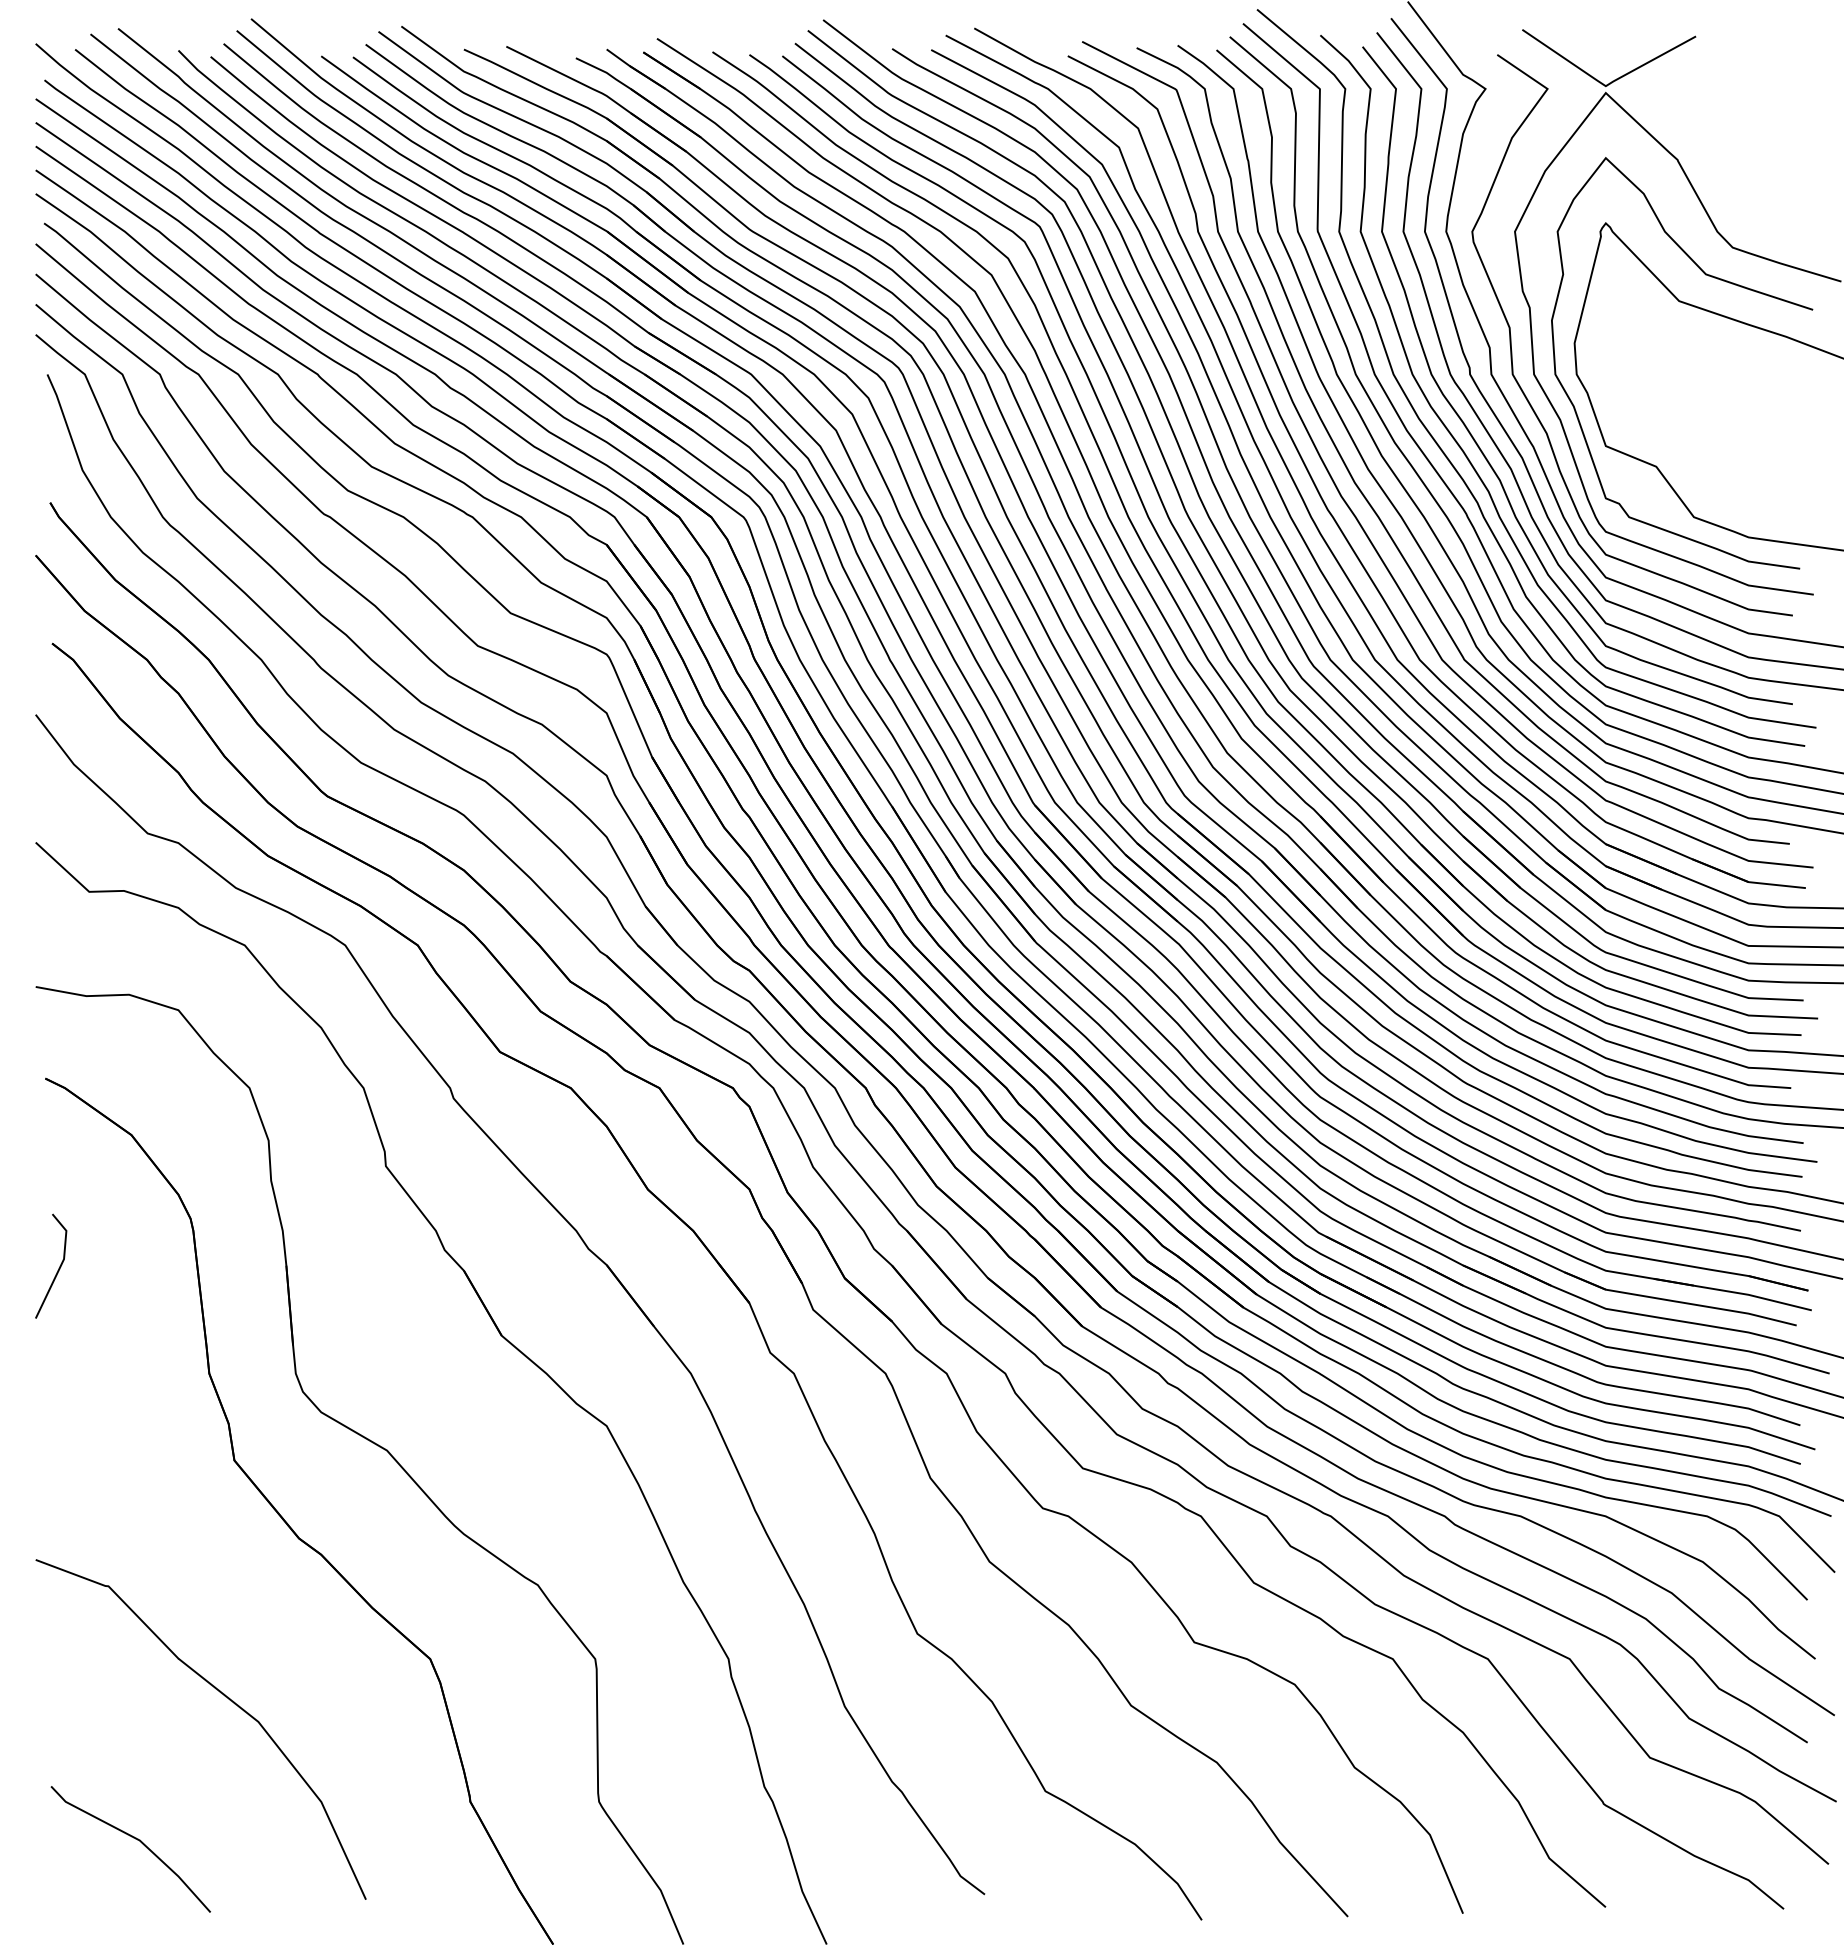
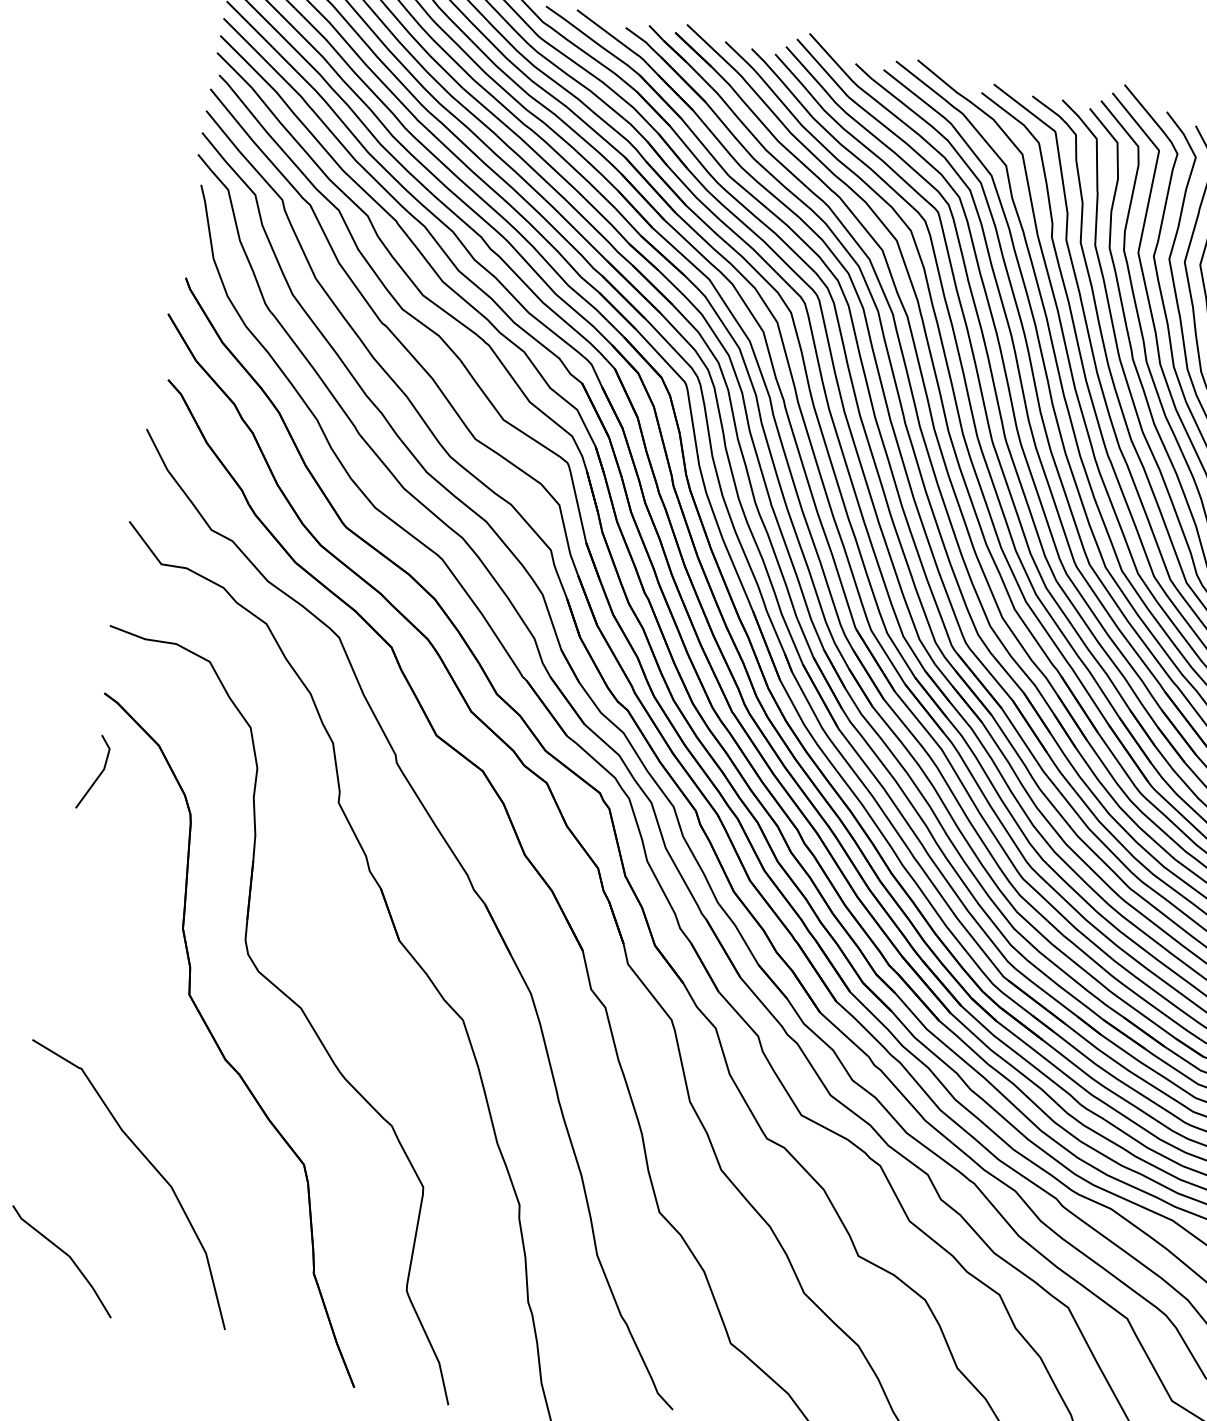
line: (58, 1268) -> (98, 775), moved

